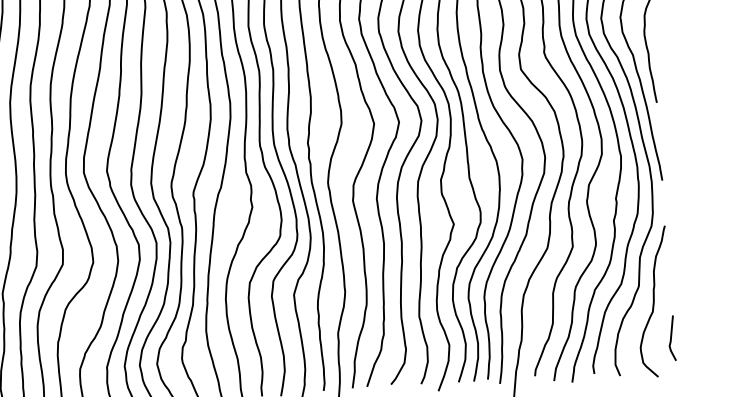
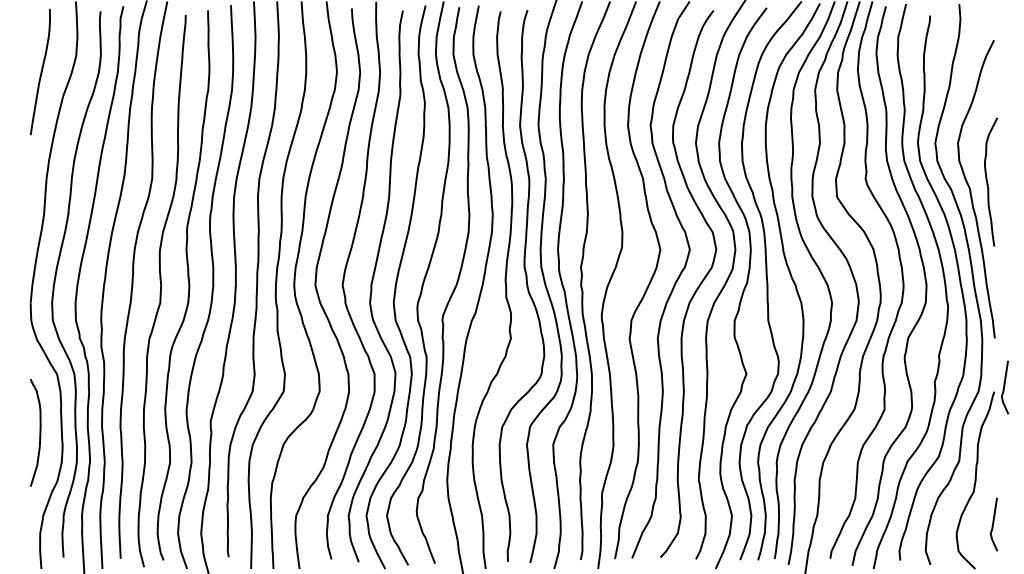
line: (674, 220) -> (1005, 386), added

